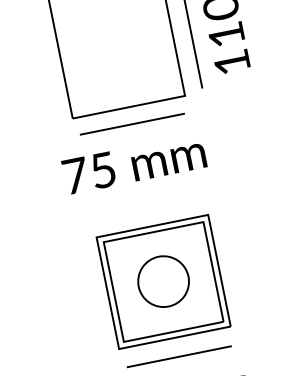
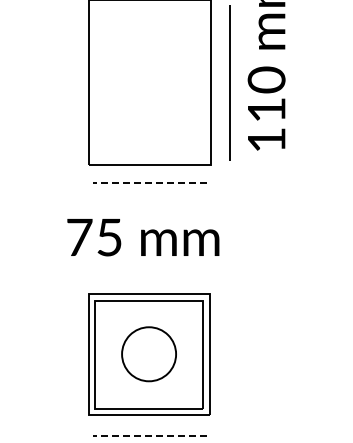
line: (132, 124) -> (149, 183), solid -> dashed
text: (134, 164) -> (143, 237), moved
line: (179, 356) -> (149, 435), solid -> dashed

